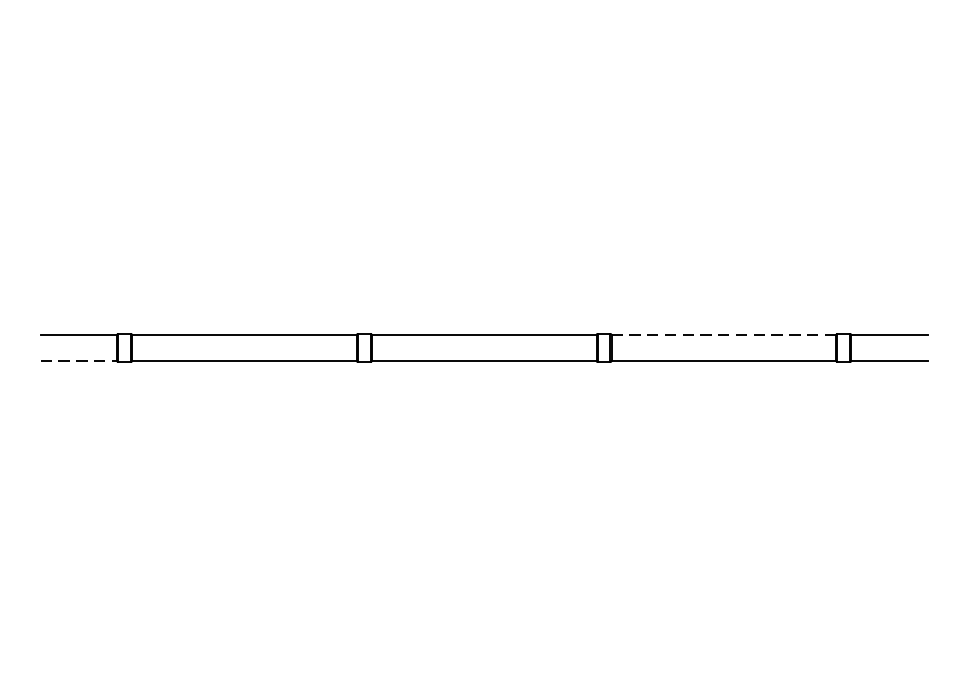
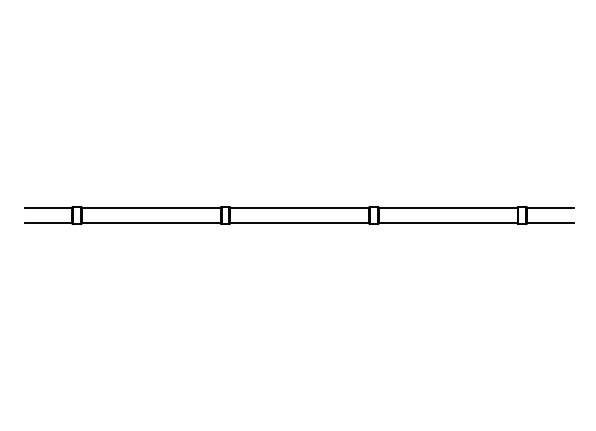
line: (724, 335) -> (448, 207), dashed -> solid
line: (78, 360) -> (48, 223), dashed -> solid

